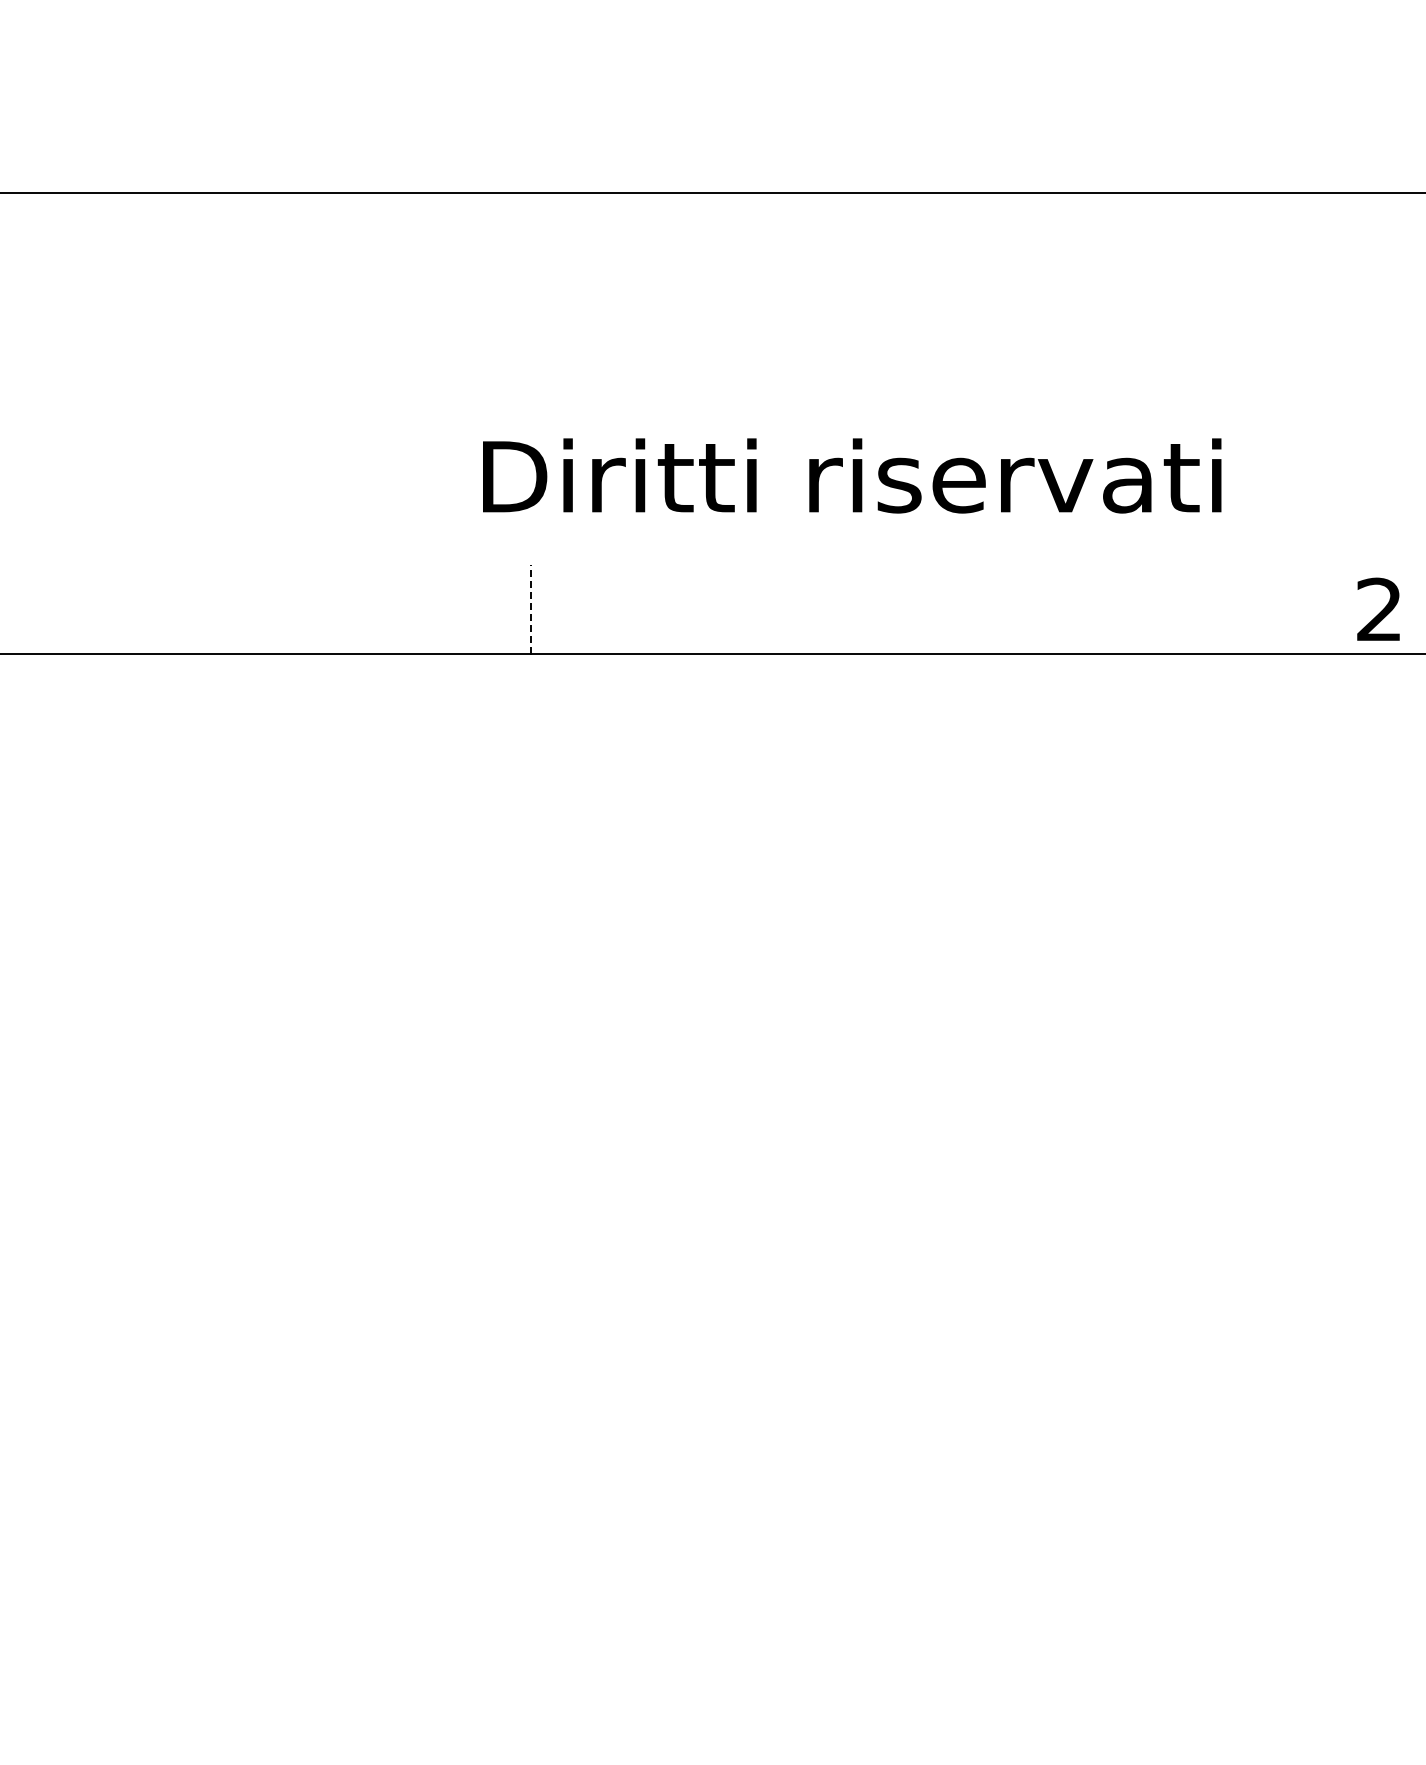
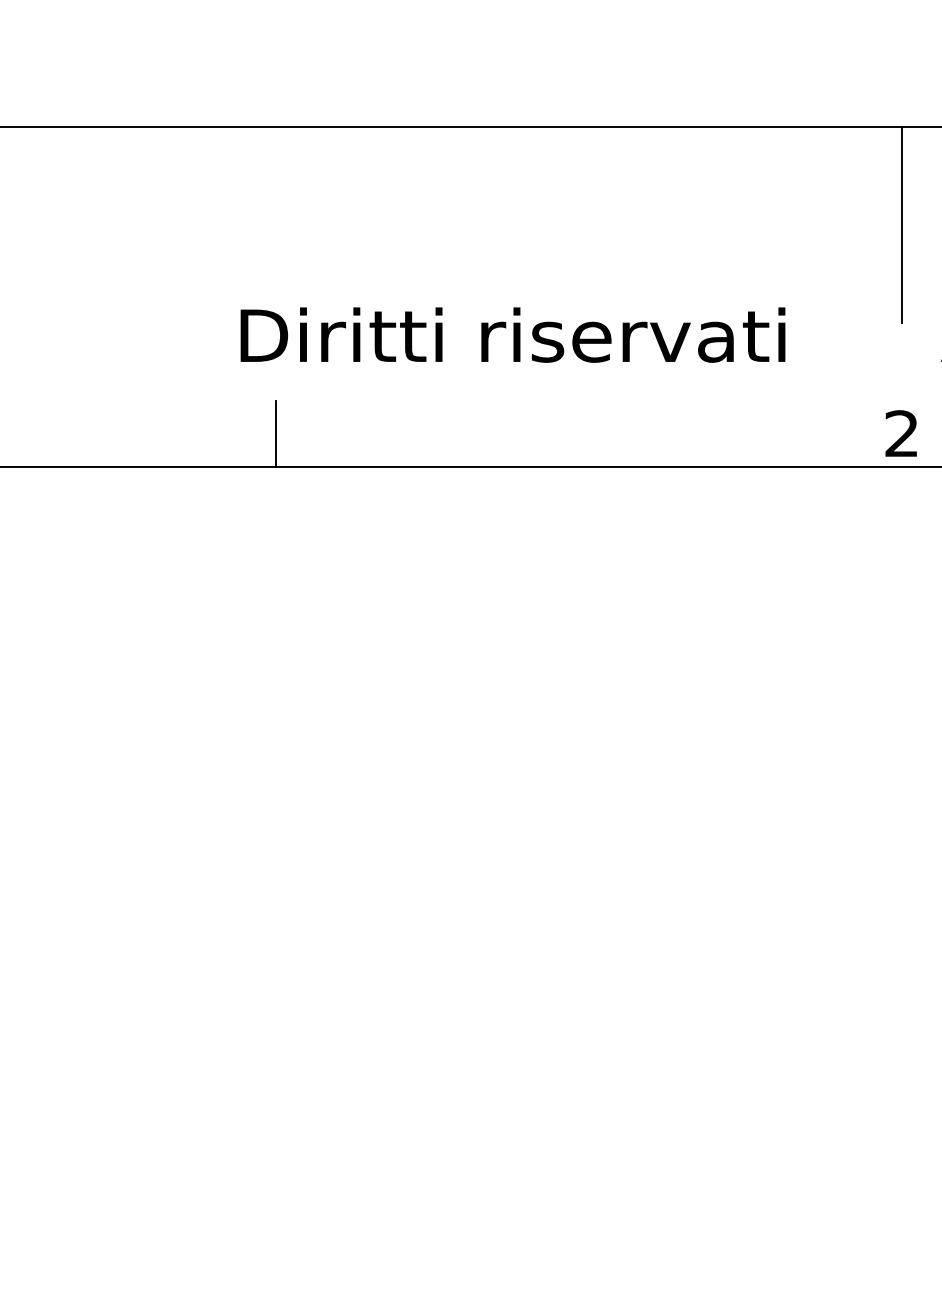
line: (1379, 326) -> (901, 224), added
line: (530, 609) -> (275, 433), dashed -> solid

